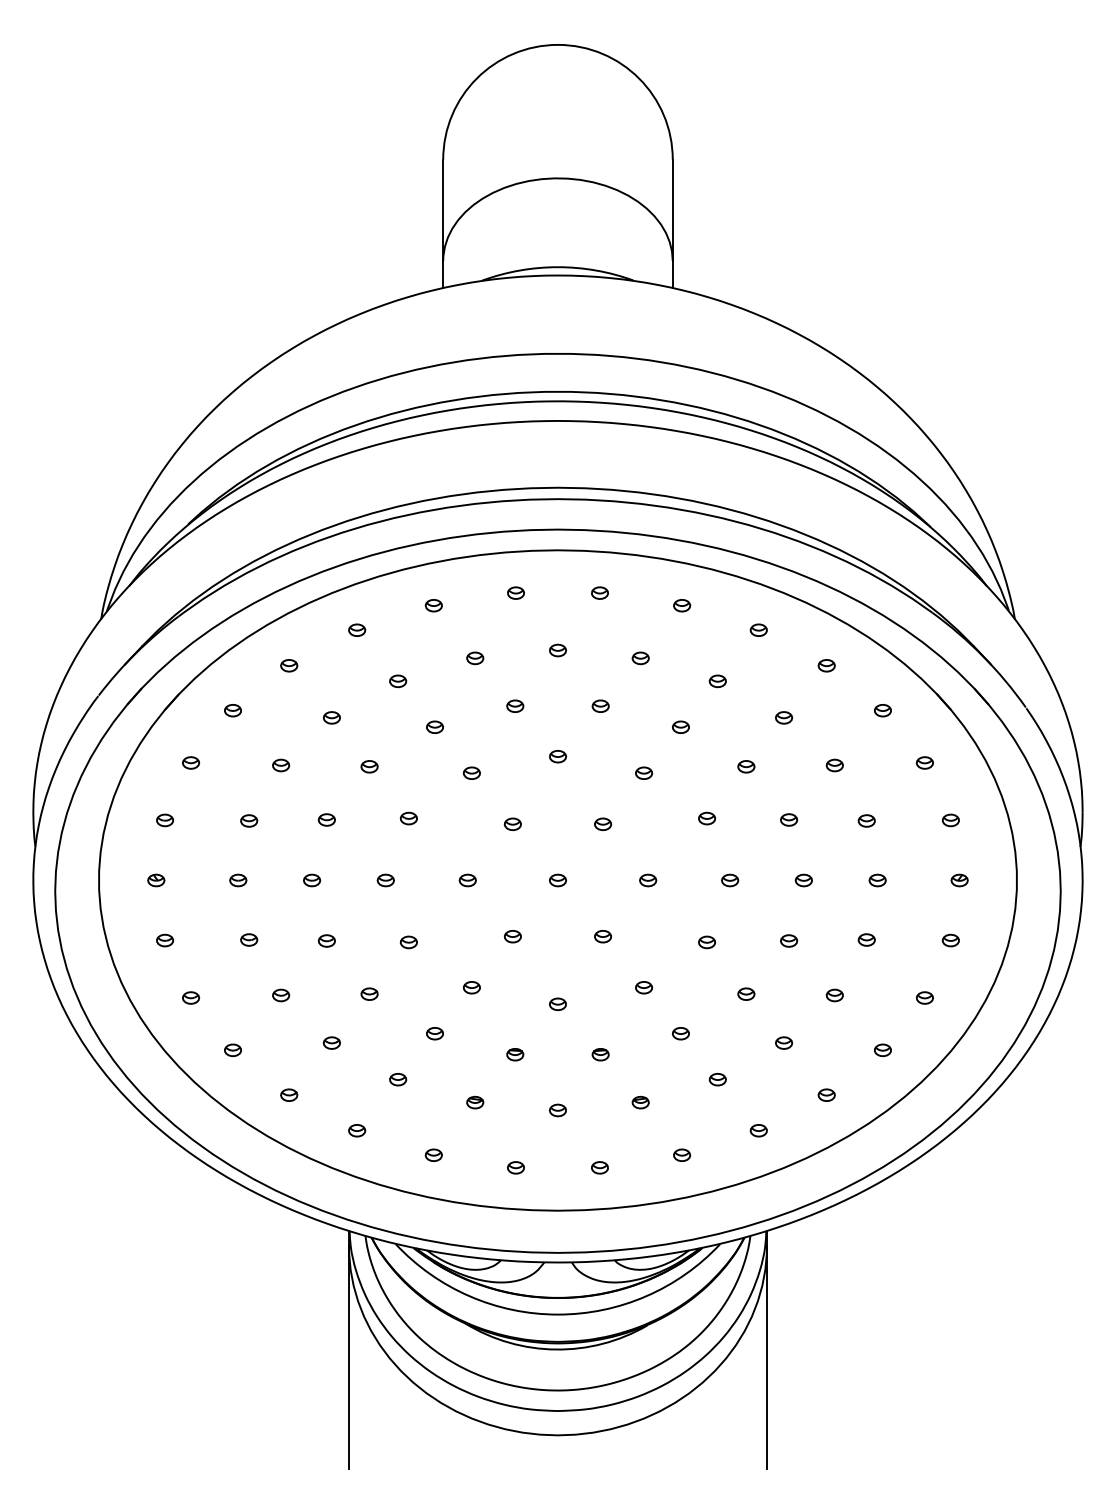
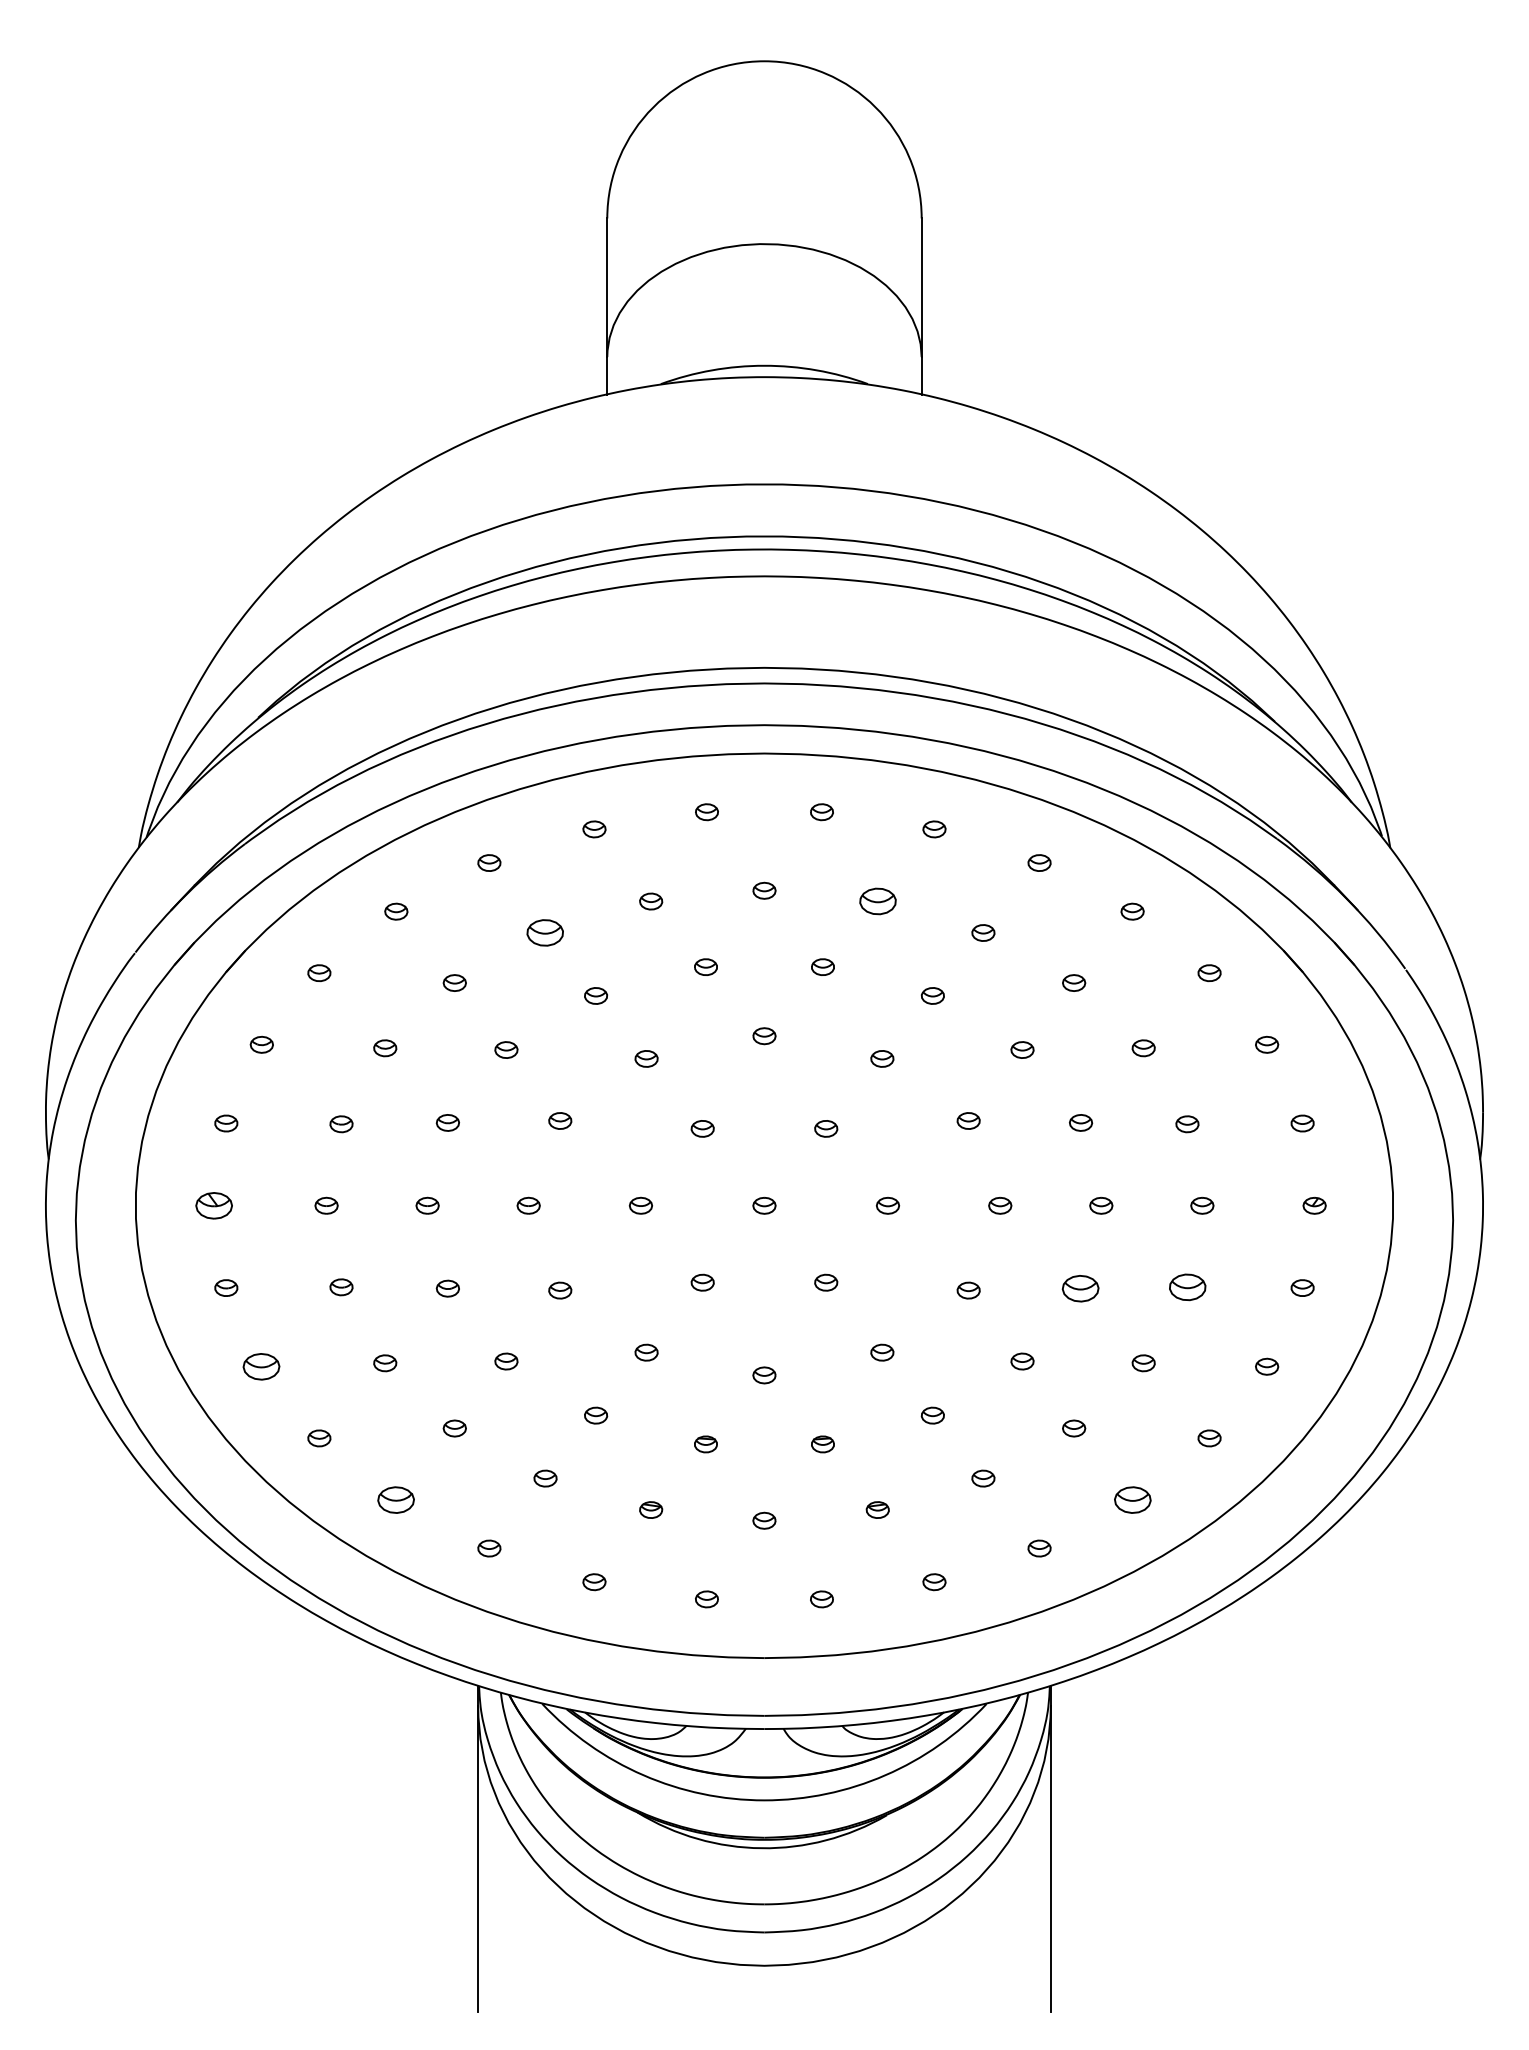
part: (640, 658) -> (877, 901), size x1.6
part: (398, 681) -> (546, 933), size x1.6
part: (156, 880) -> (214, 1205), size x1.6
part: (866, 939) -> (1187, 1286), size x1.6
part: (789, 940) -> (1081, 1287), size x1.6
part: (191, 997) -> (262, 1366), size x1.6
part: (289, 1094) -> (396, 1498), size x1.6
part: (826, 1094) -> (1132, 1498), size x1.6

